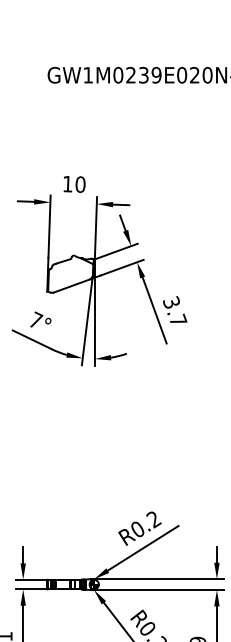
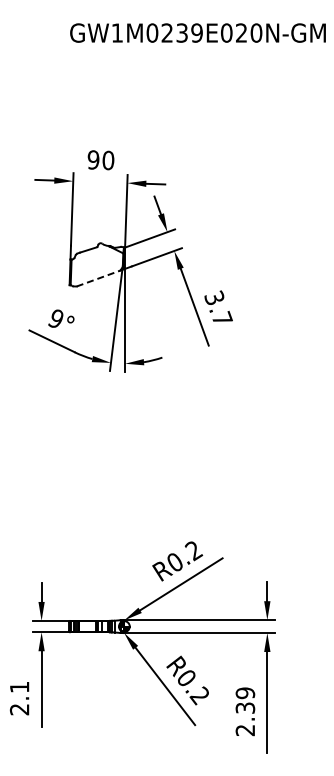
text: (67, 183) -> (93, 159), 10 -> 90
line: (72, 285) -> (98, 278), solid -> dashed
text: (36, 319) -> (56, 317), 7° -> 9°

